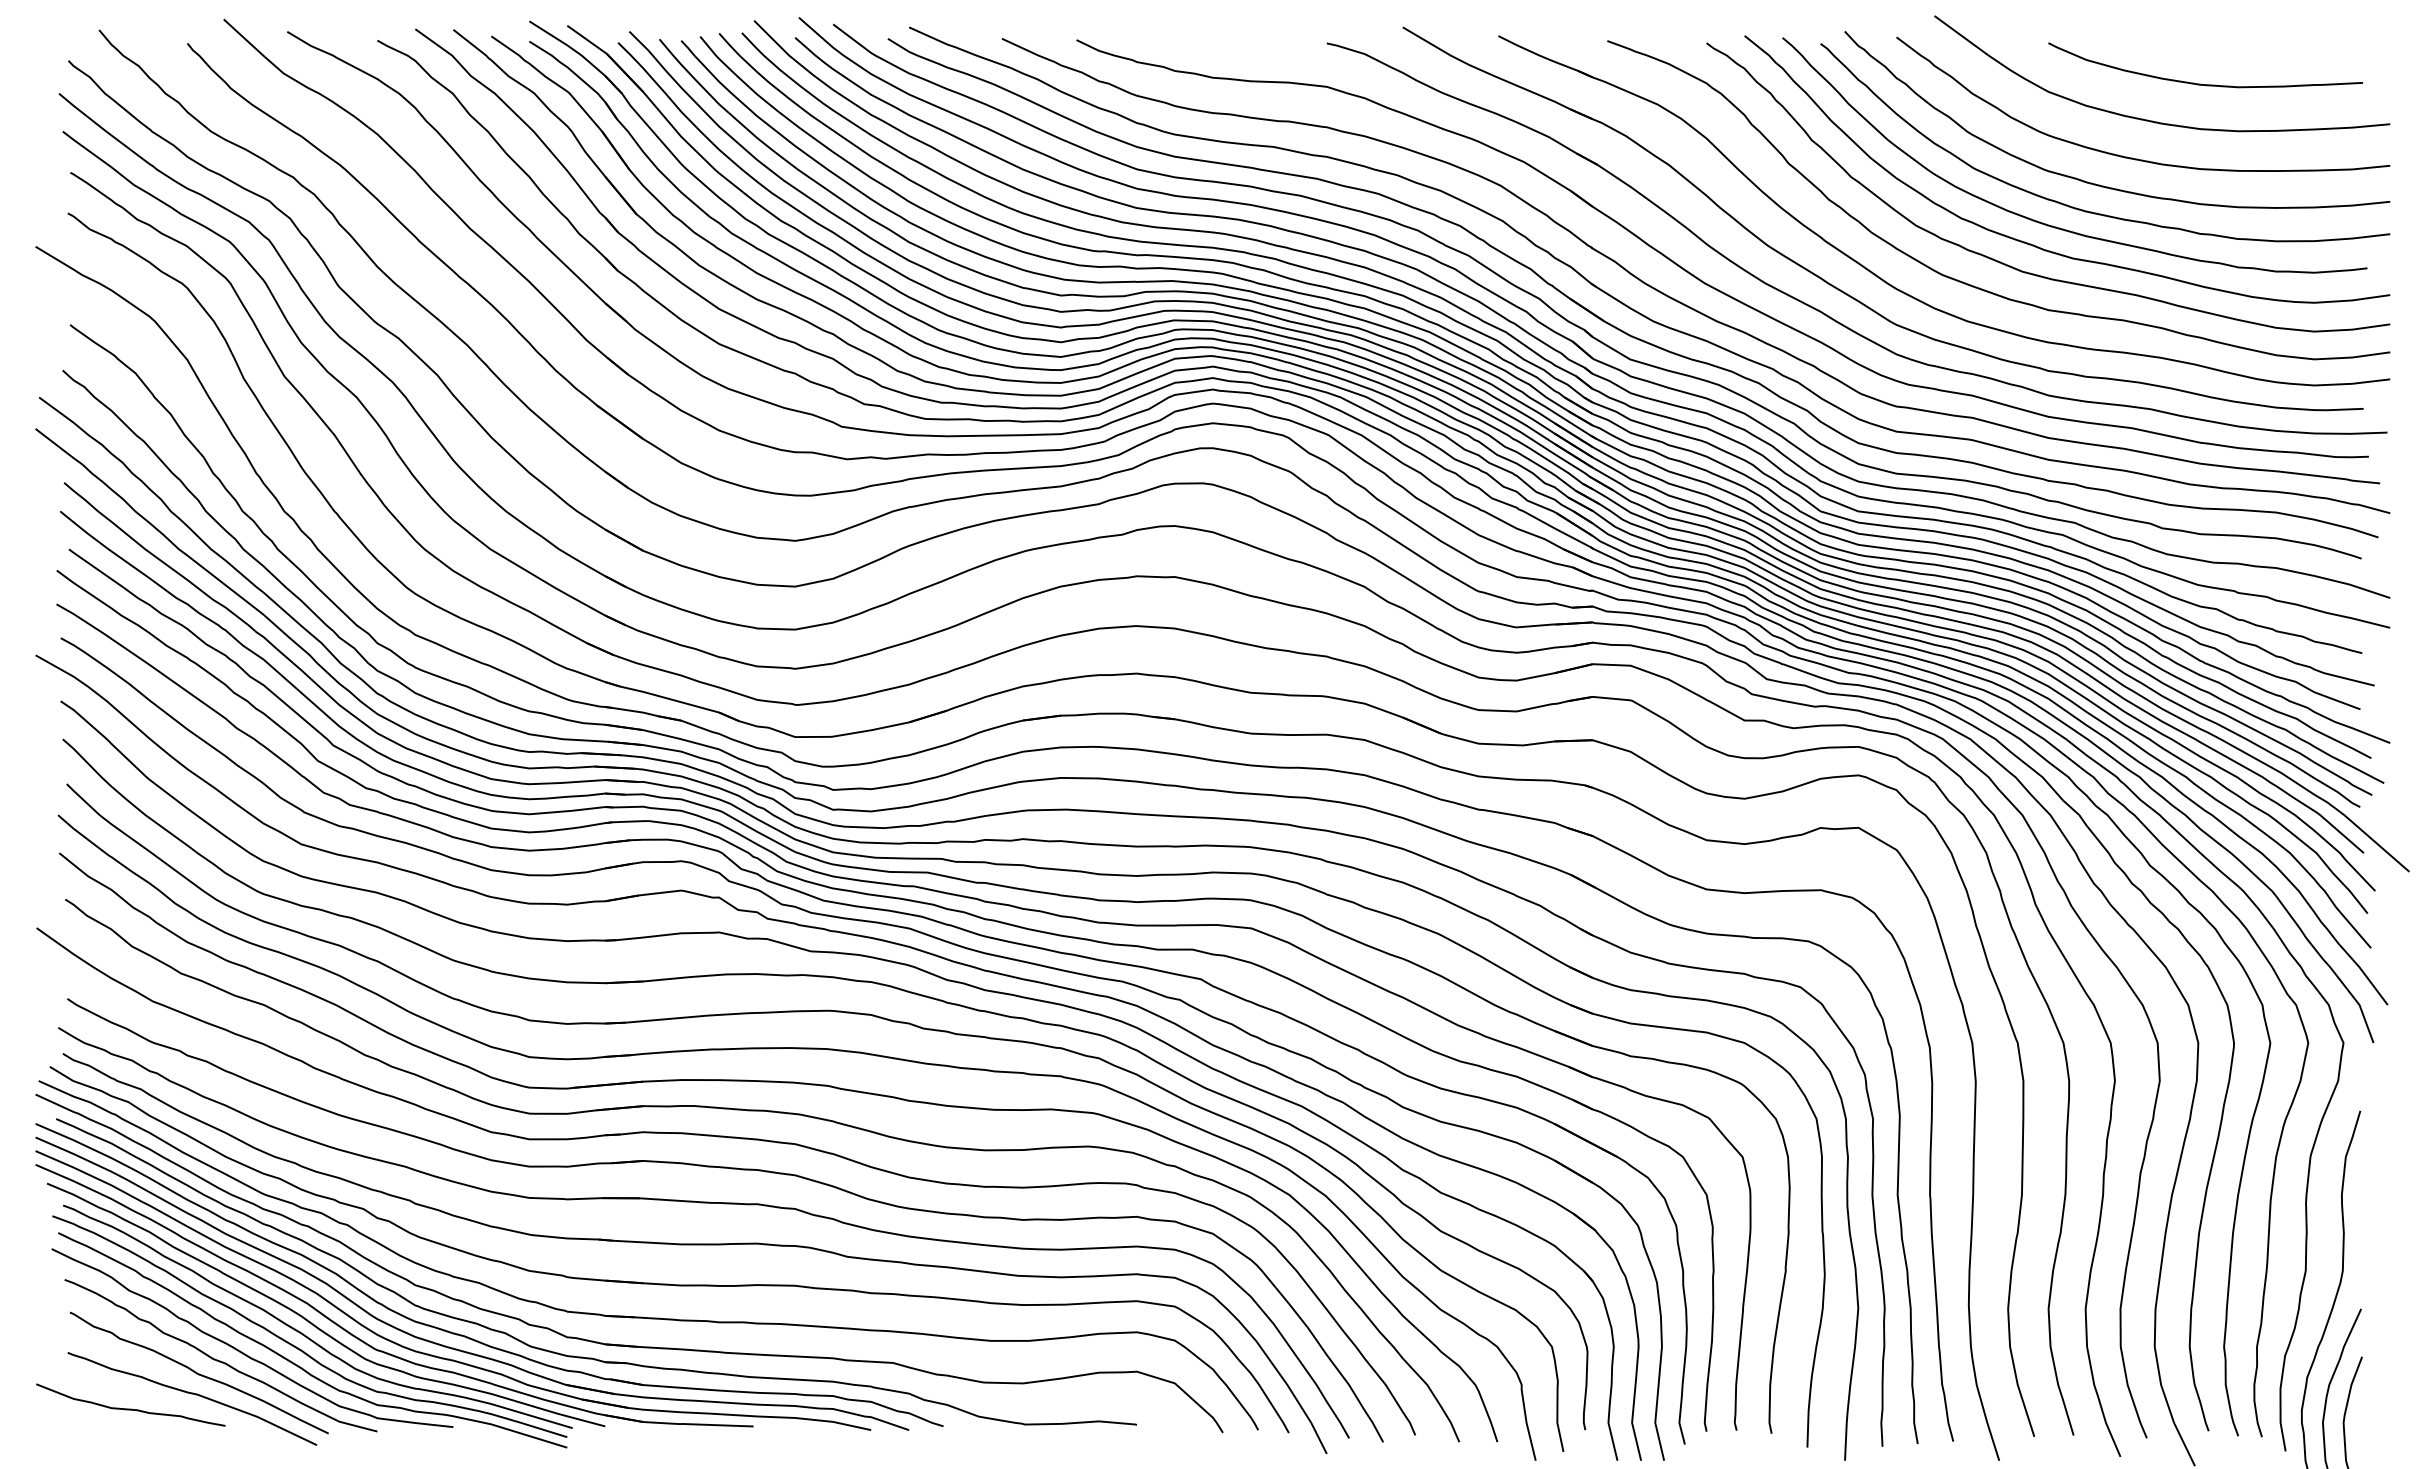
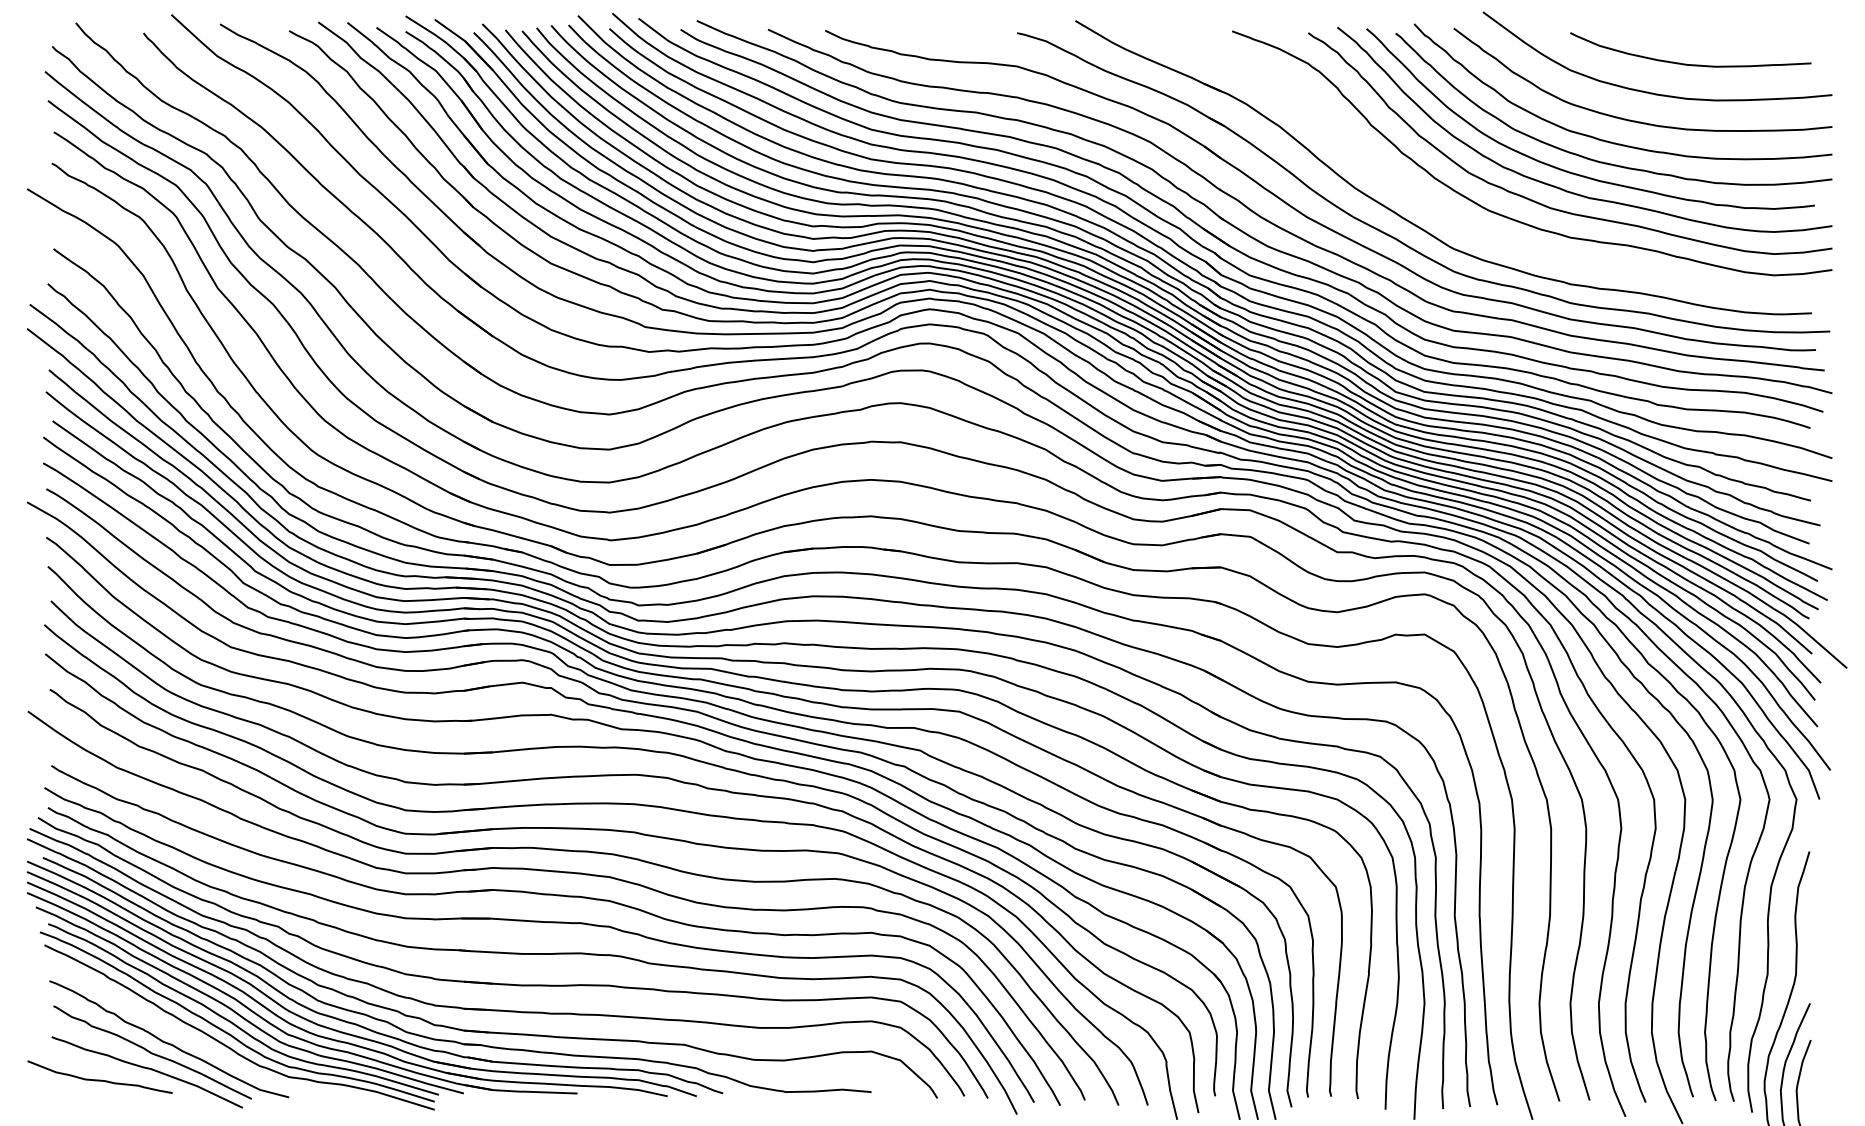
part: (1896, 287) -> (1453, 220), removed
curve: (245, 1353) -> (188, 1037), removed

